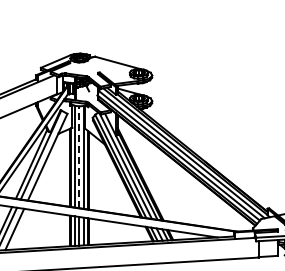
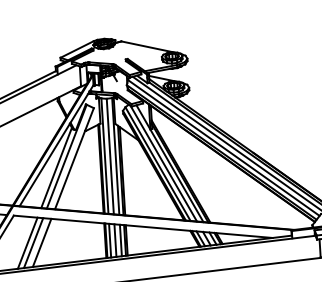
line: (79, 157) -> (110, 156), dashed -> solid

